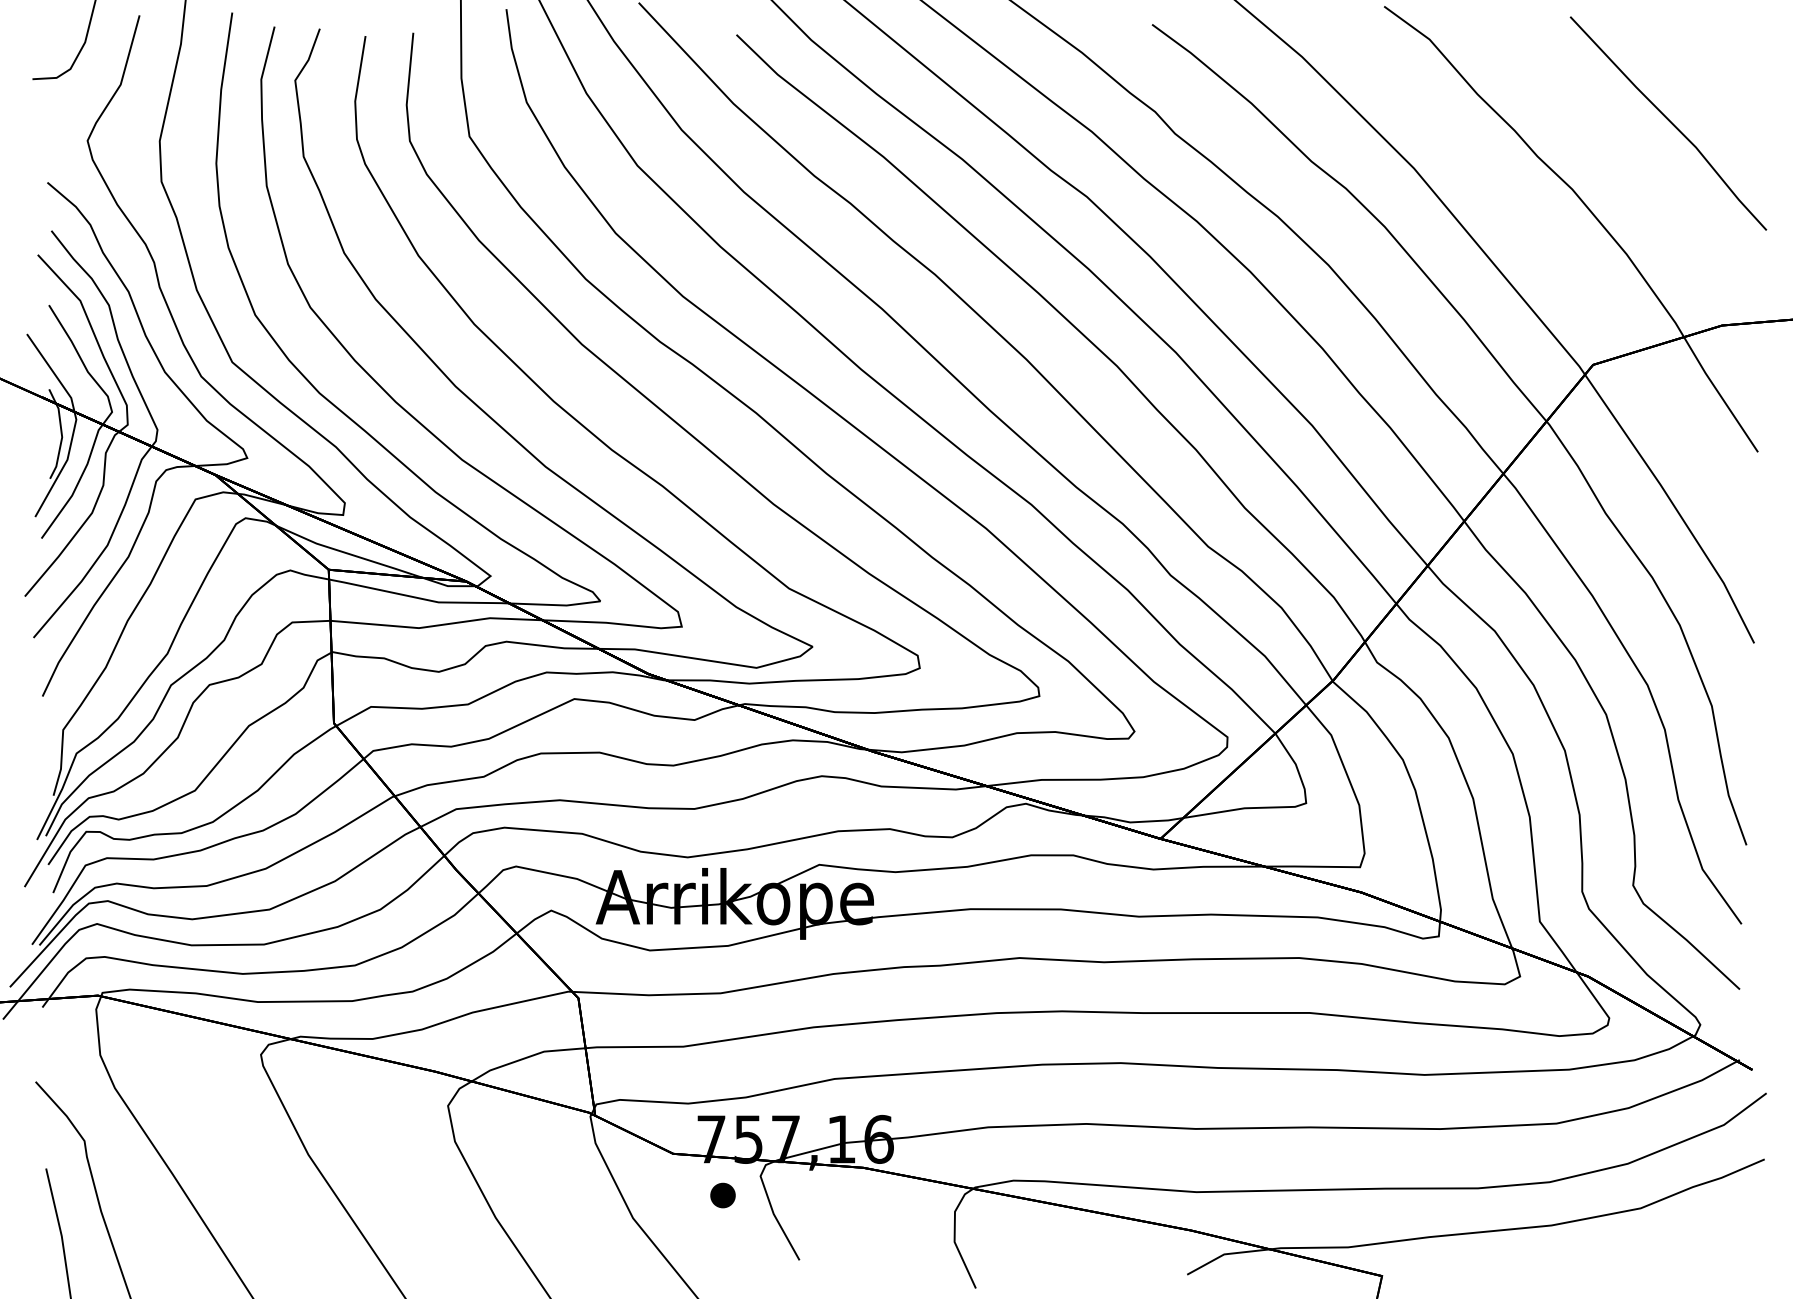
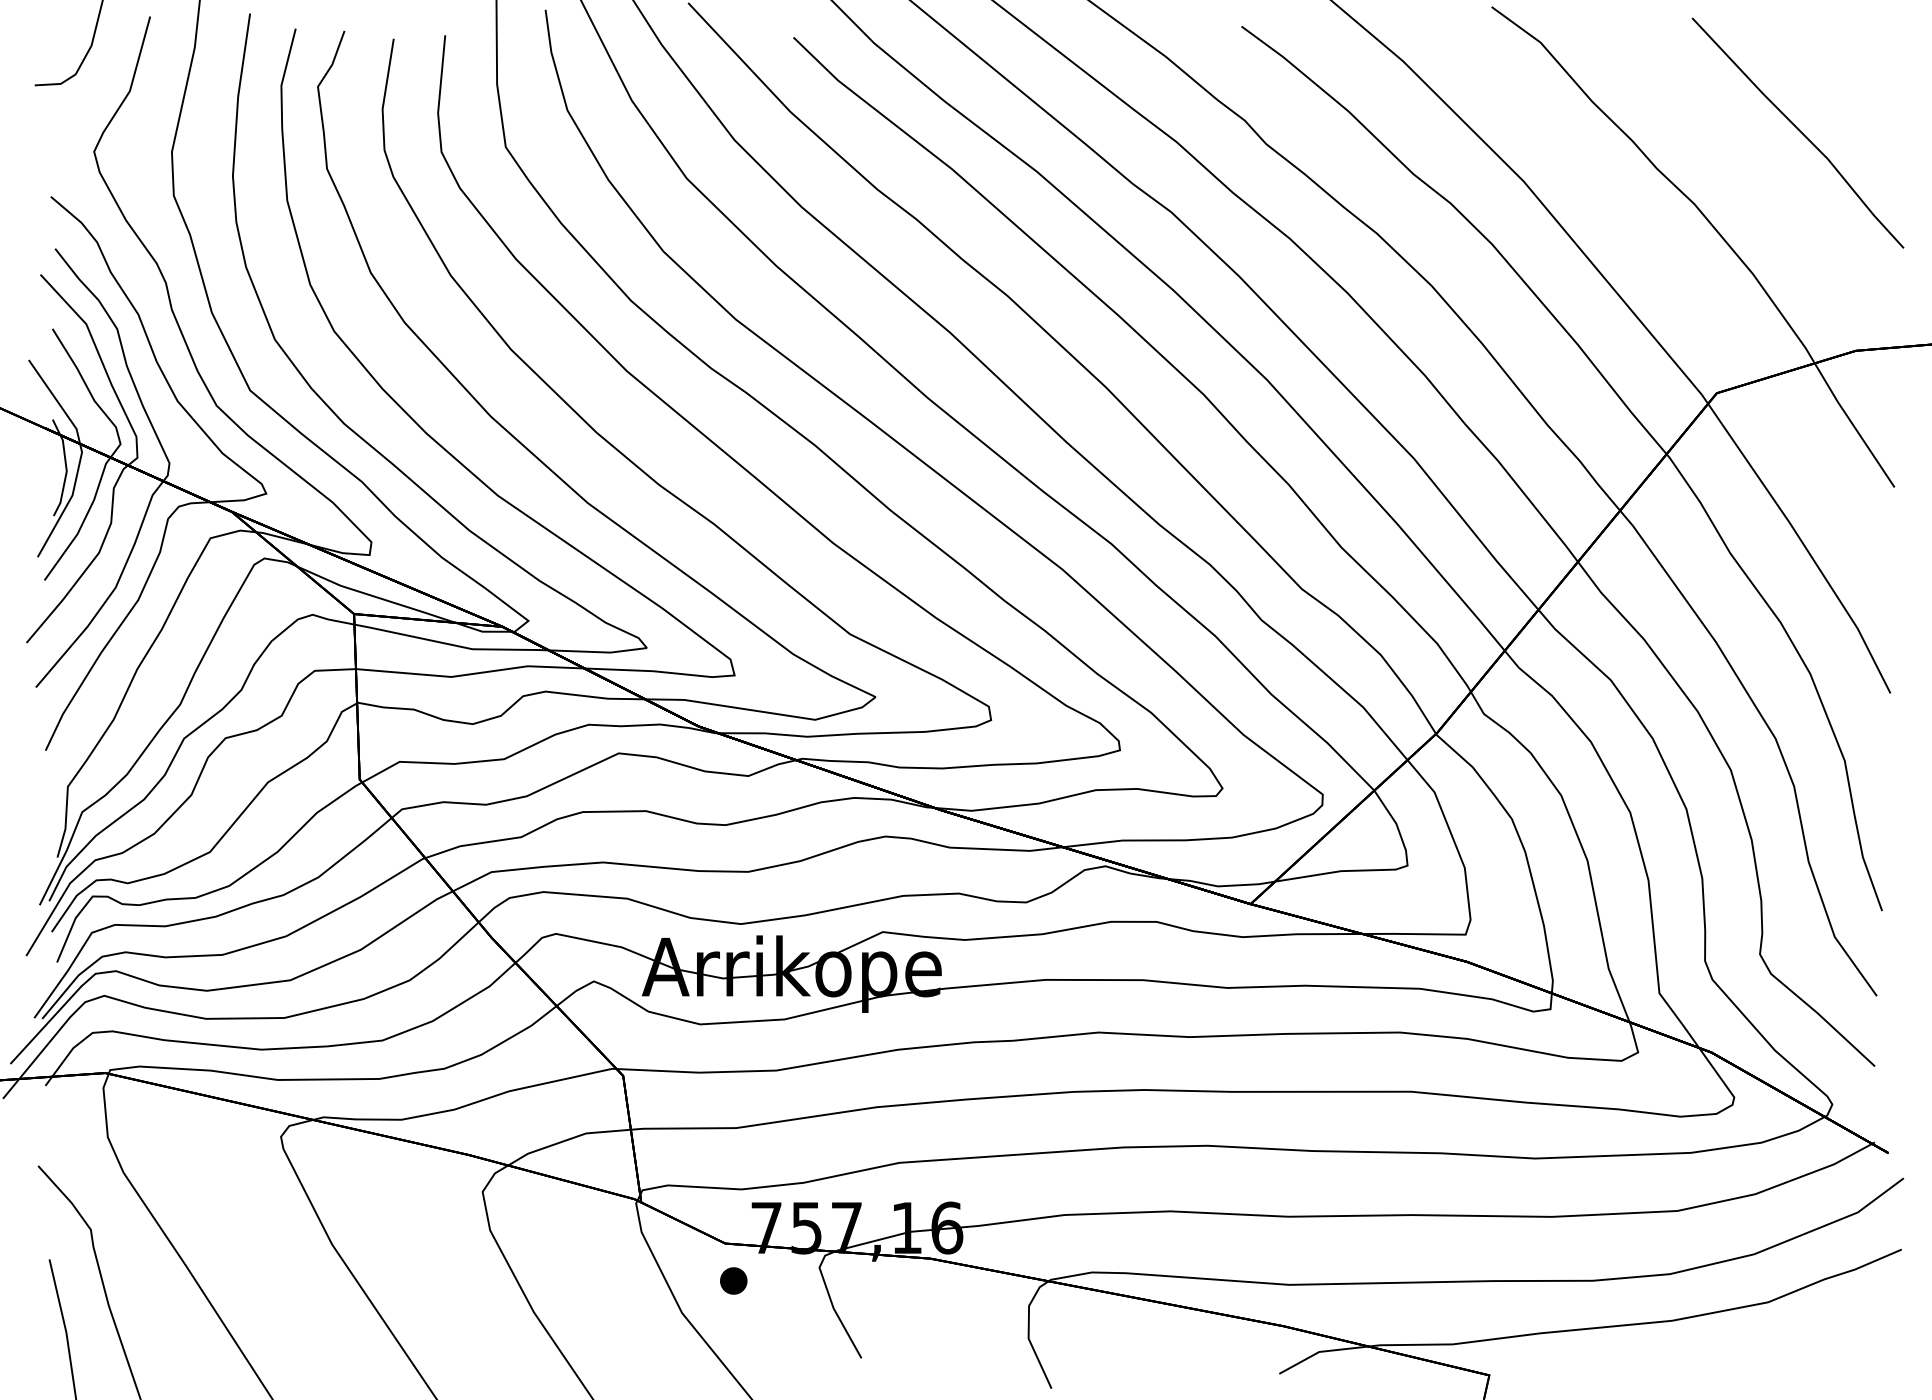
part: (722, 1195) -> (733, 1280), moved

